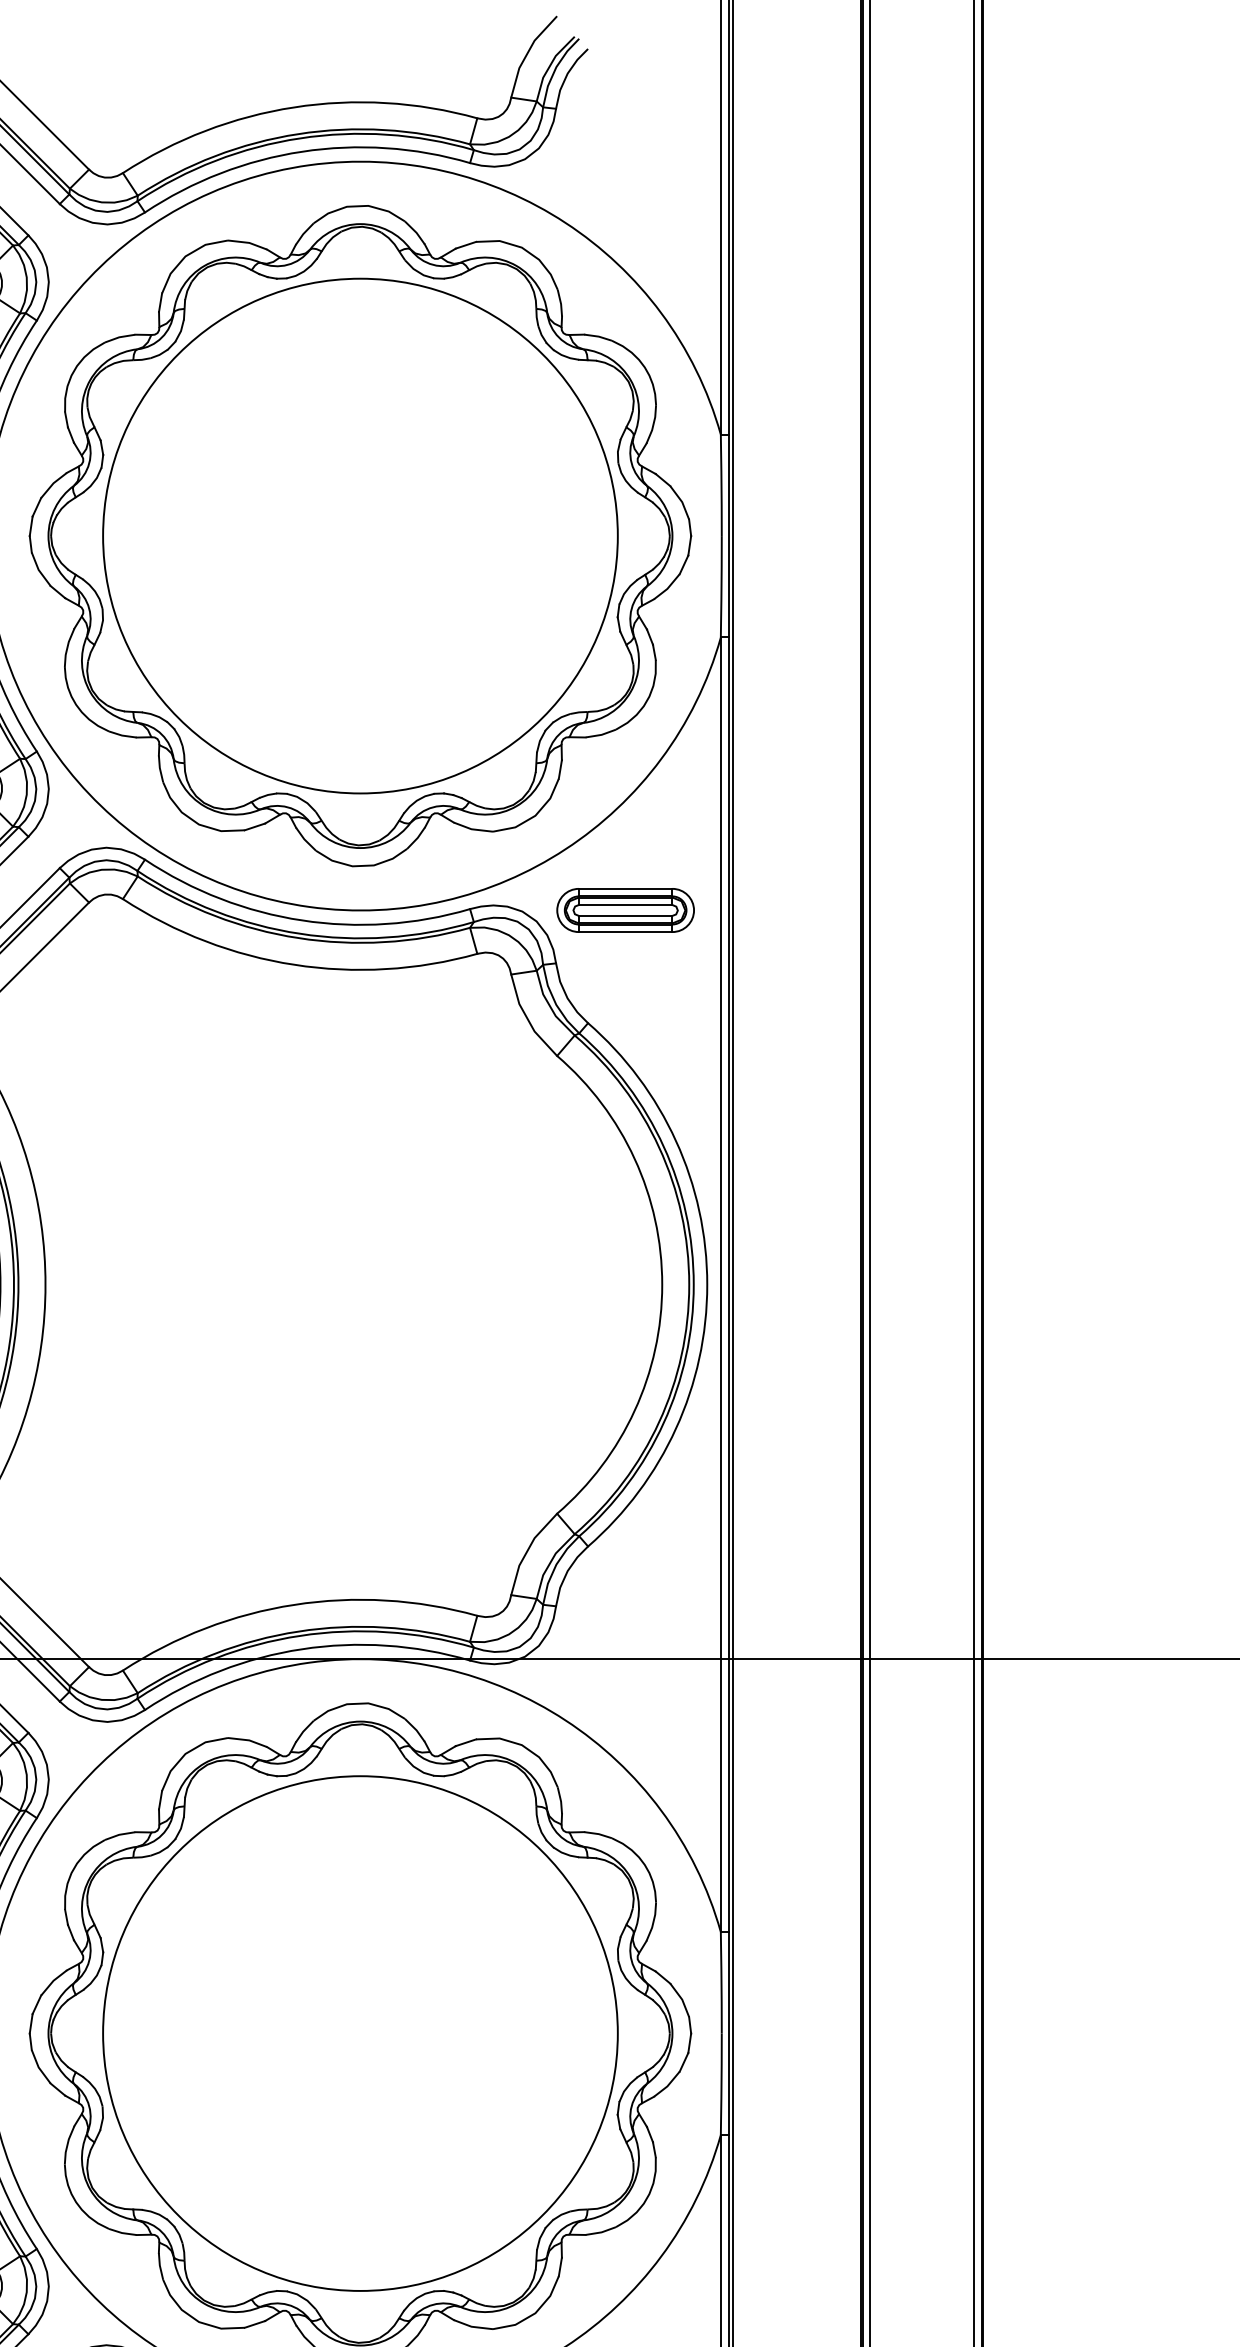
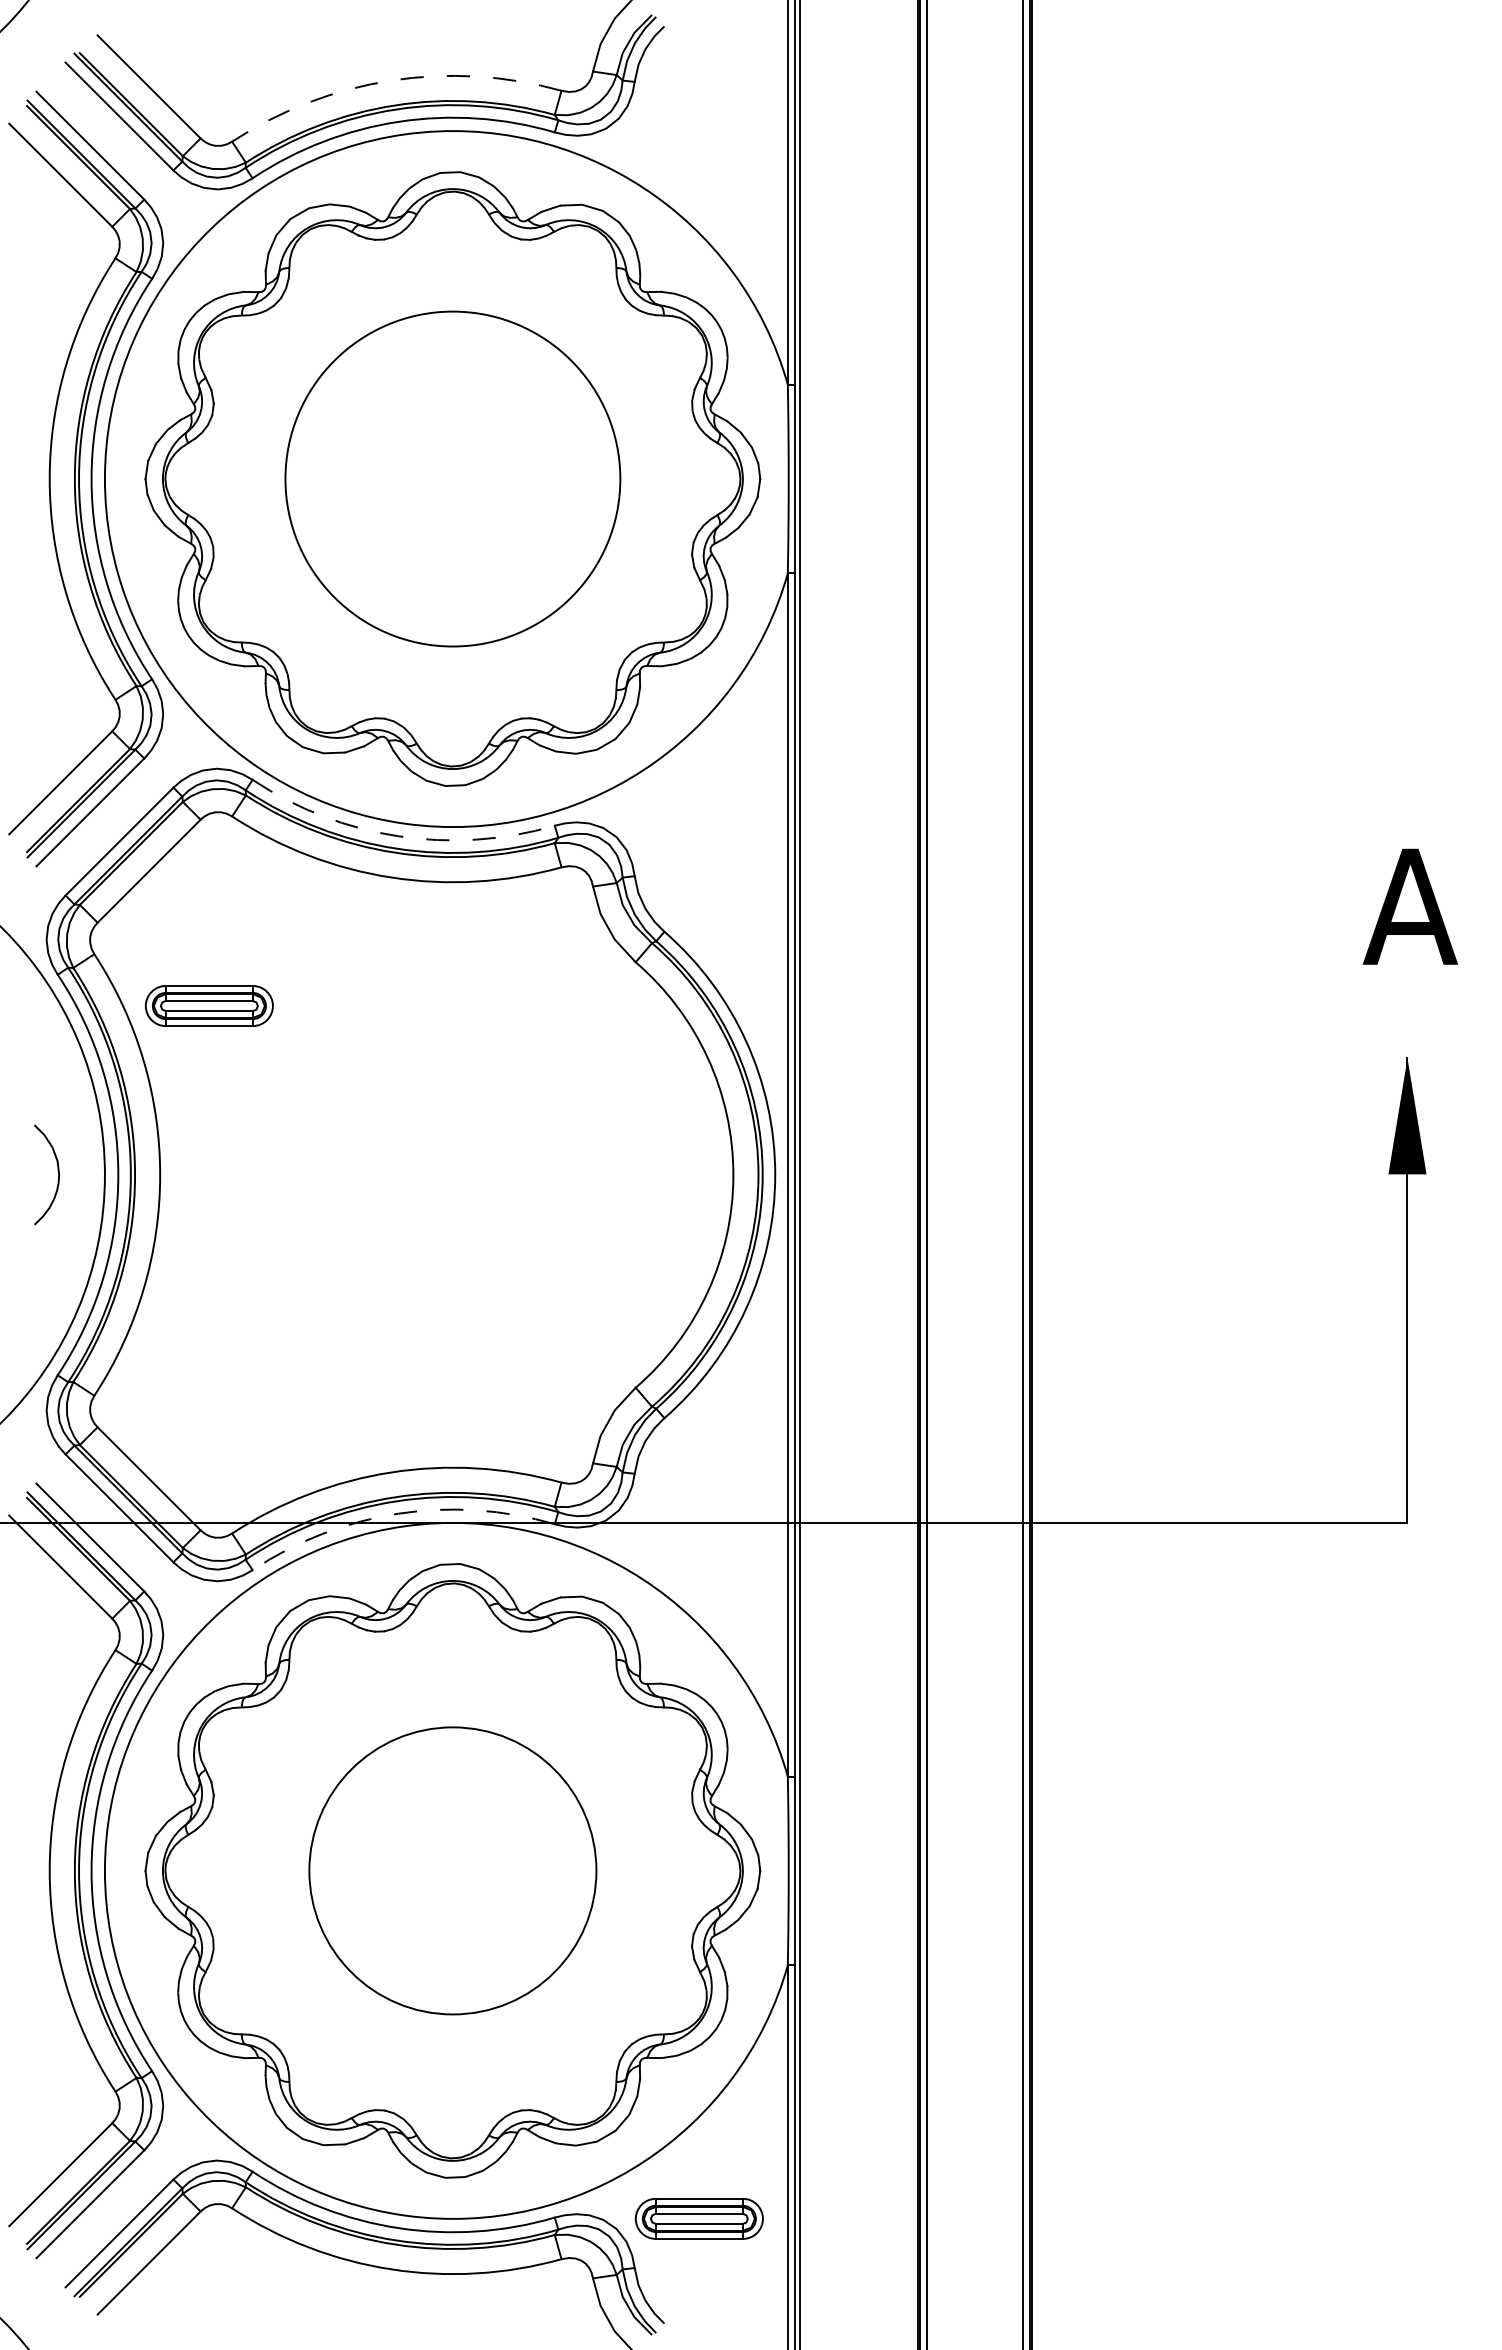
arc: (294, 107) -> (391, 80), solid -> dashed
circle: (360, 535) -> (452, 478), size x0.7
part: (625, 909) -> (209, 1005), moved
arc: (301, 920) -> (398, 836), solid -> dashed
arc: (301, 1649) -> (398, 1513), solid -> dashed
circle: (360, 2033) -> (452, 1870), size x0.6

